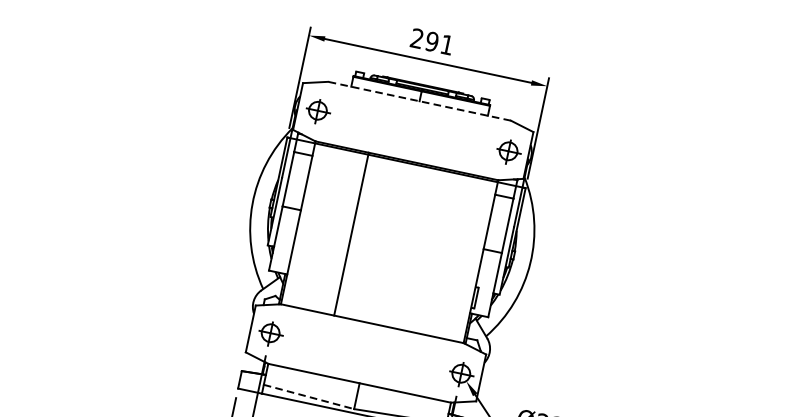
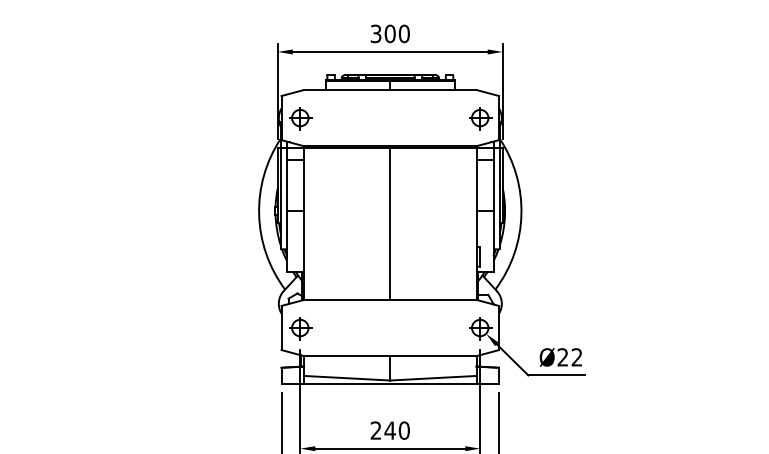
text: (431, 41) -> (389, 33), 291 -> 300
line: (418, 101) -> (389, 90), dashed -> solid
line: (351, 233) -> (390, 222), moved
line: (309, 397) -> (347, 378), dashed -> solid

